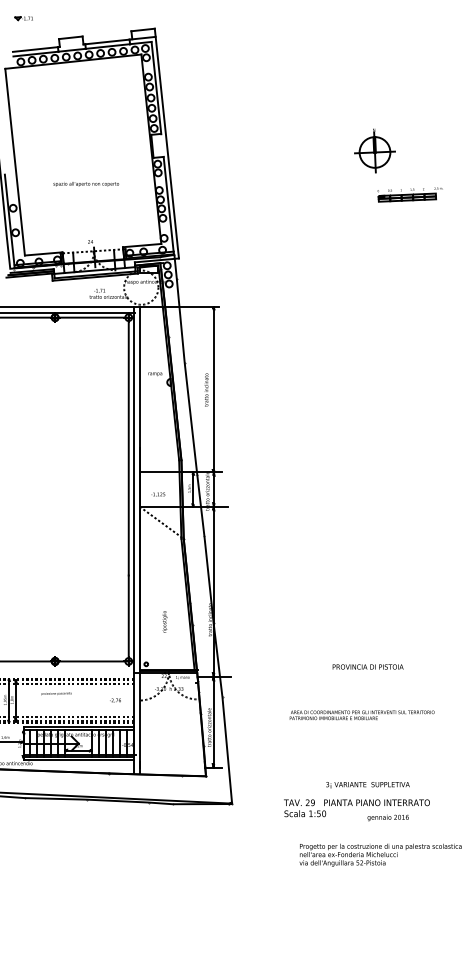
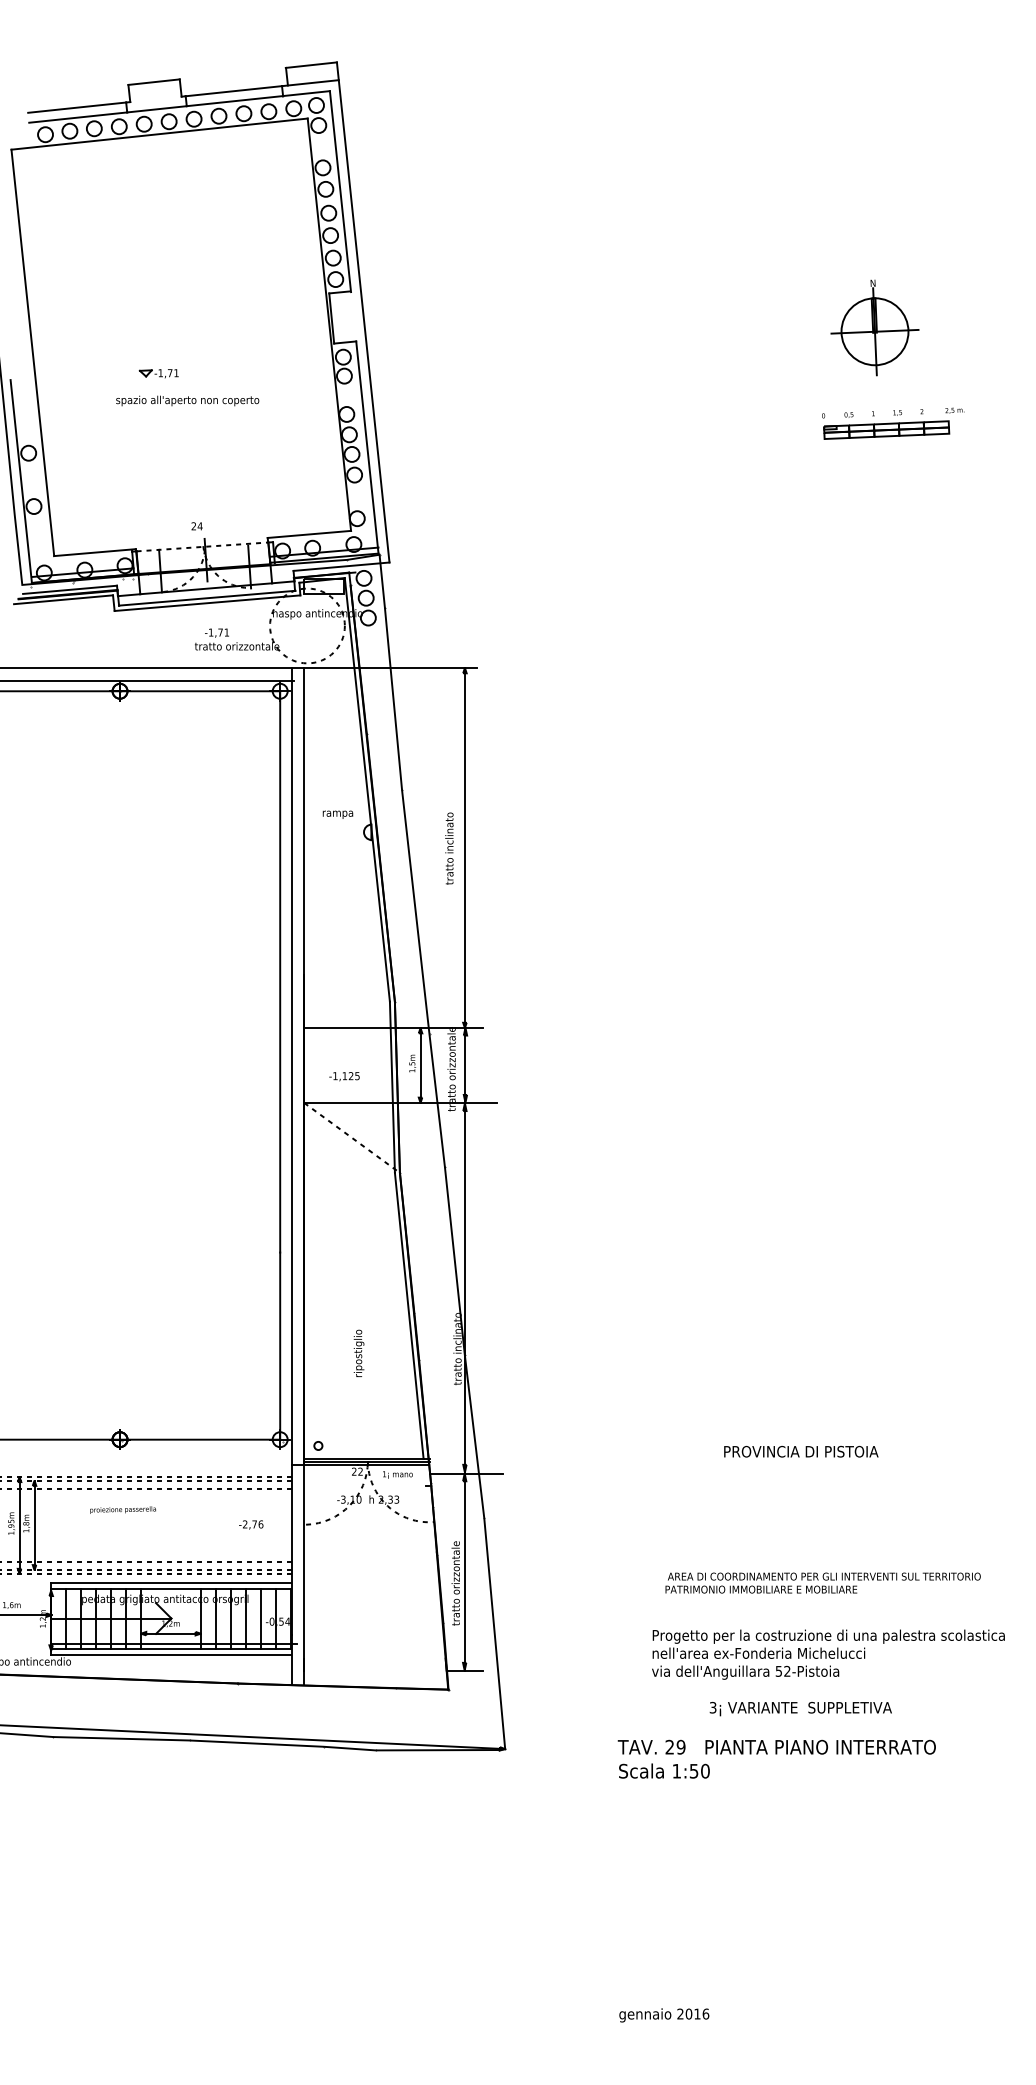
part: (23, 18) -> (157, 373), moved
part: (374, 150) -> (873, 327), moved
text: (361, 715) -> (821, 1583), moved
text: (387, 817) -> (662, 2014), moved
text: (380, 854) -> (828, 1653), moved

